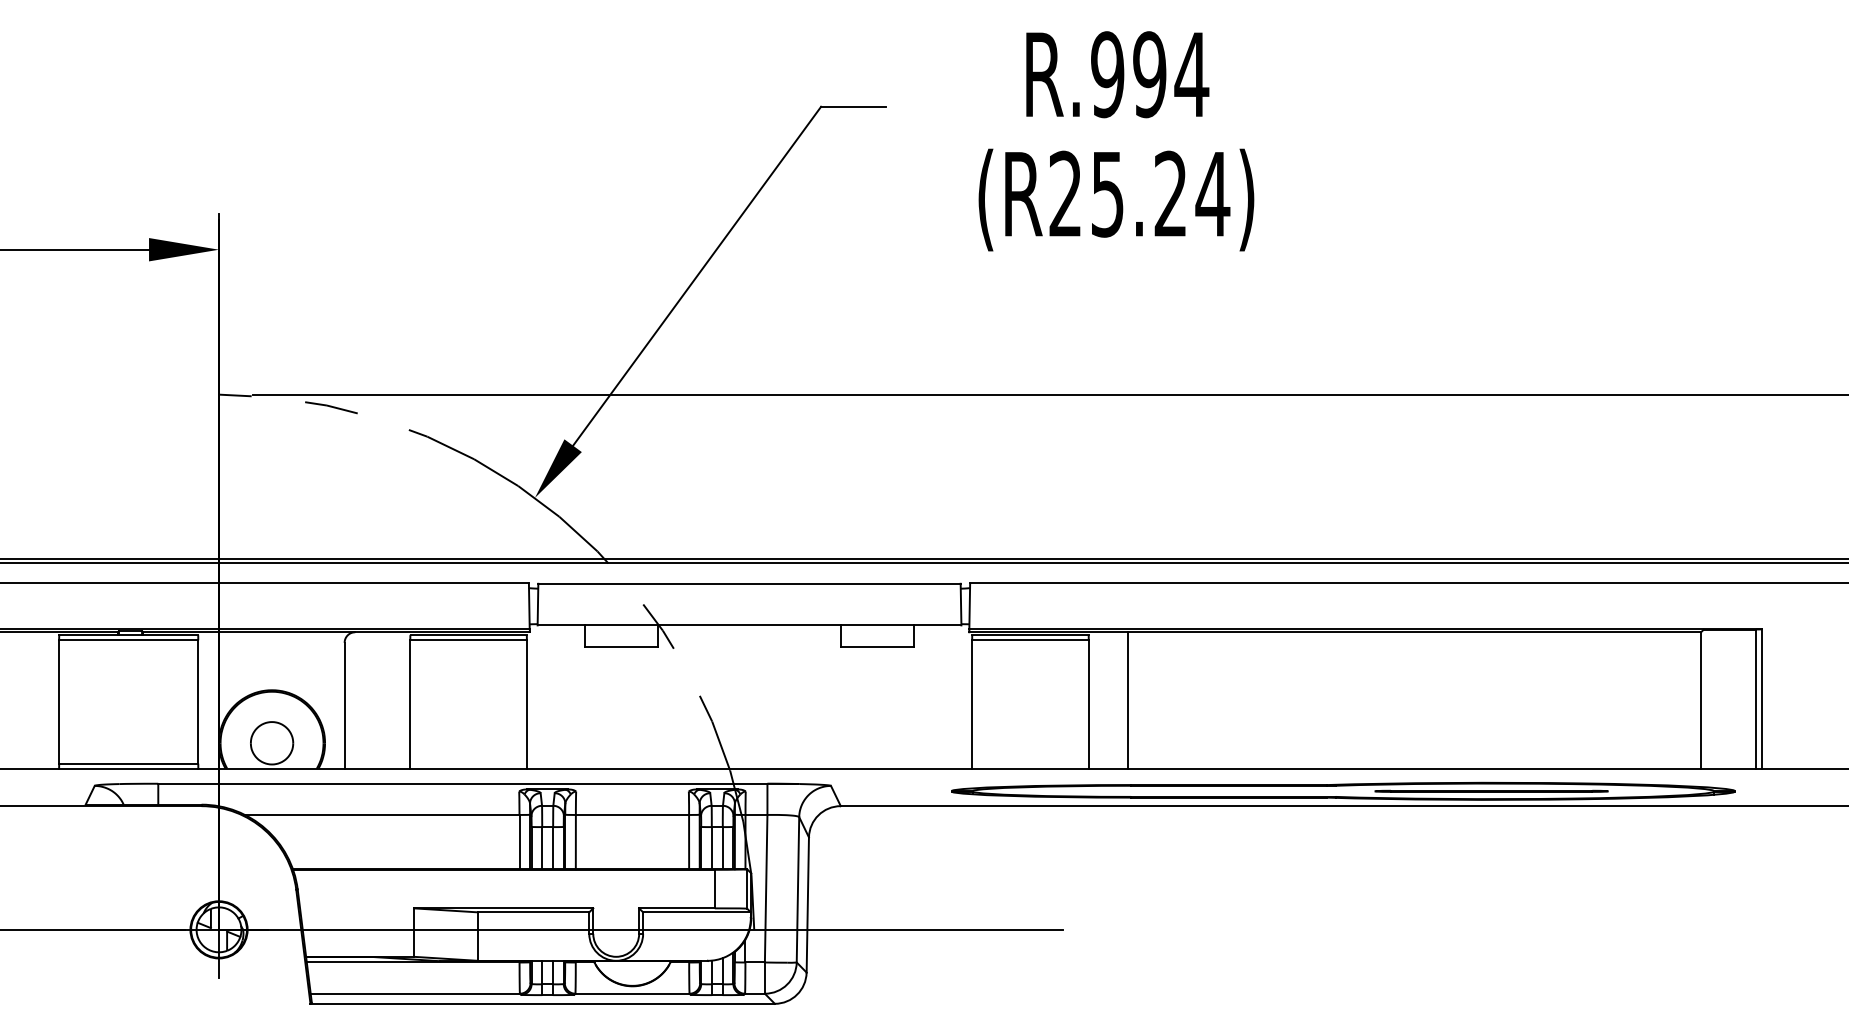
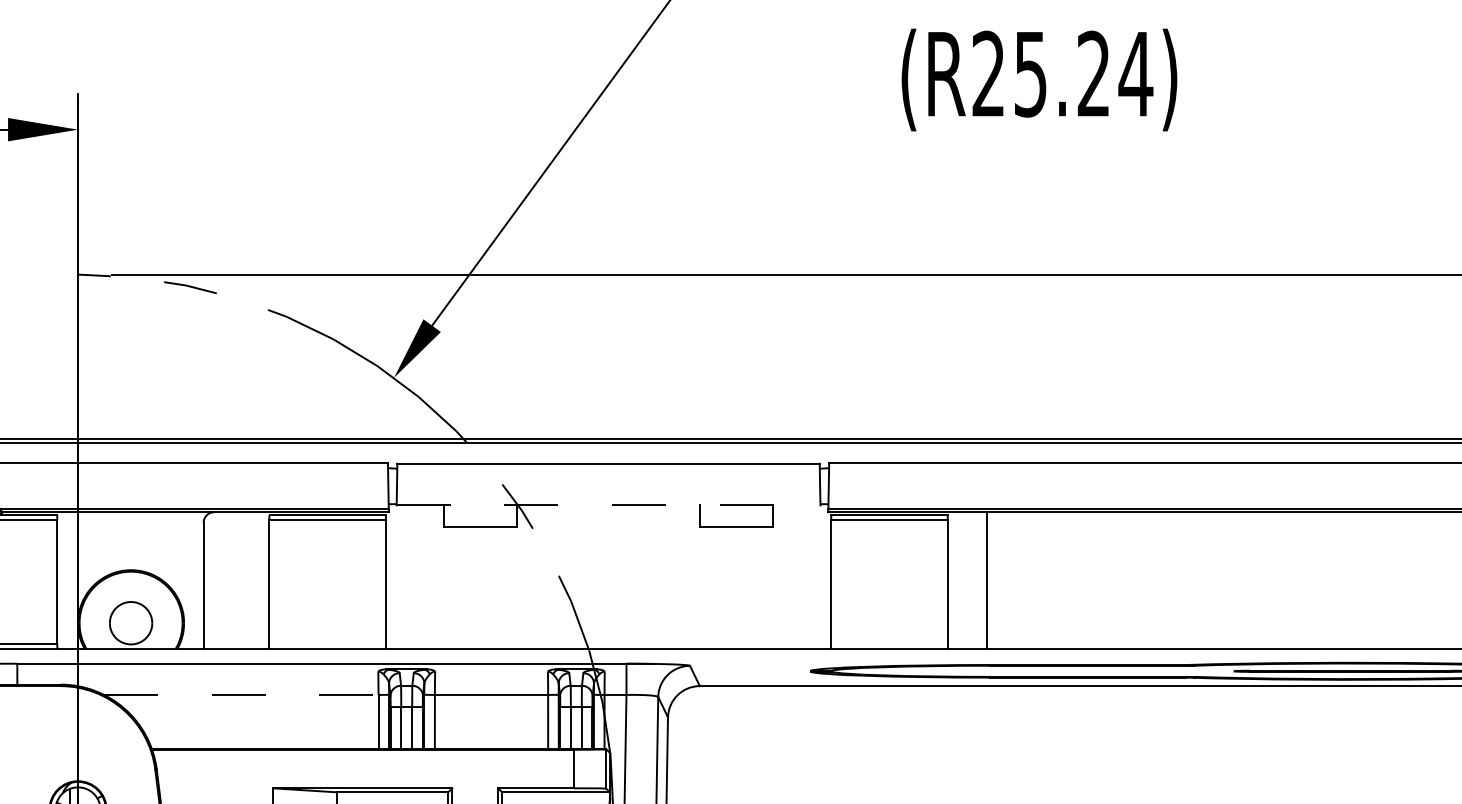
text: (1116, 199) -> (1039, 79), moved
line: (749, 625) -> (608, 505), solid -> dashed
line: (382, 814) -> (241, 694), solid -> dashed

